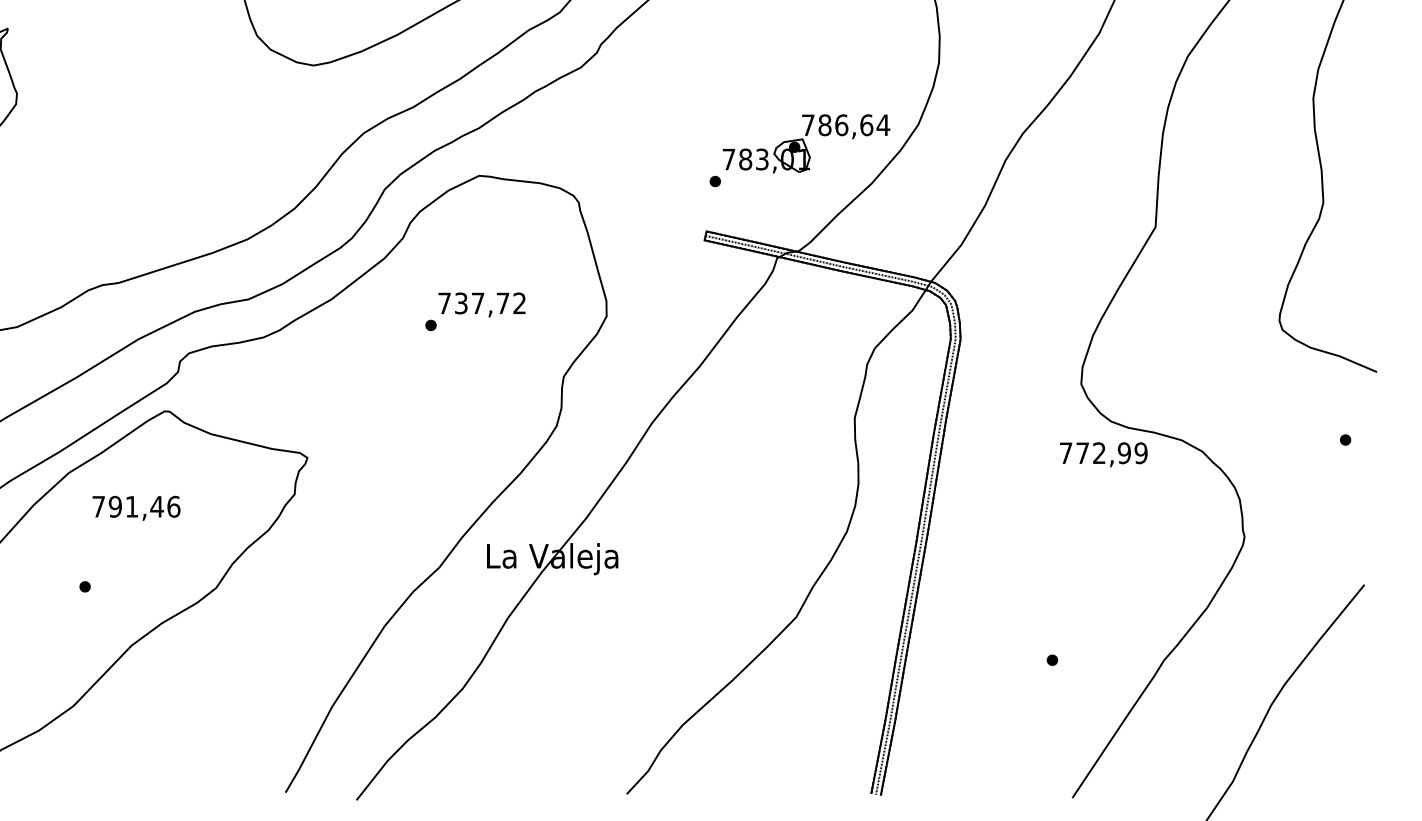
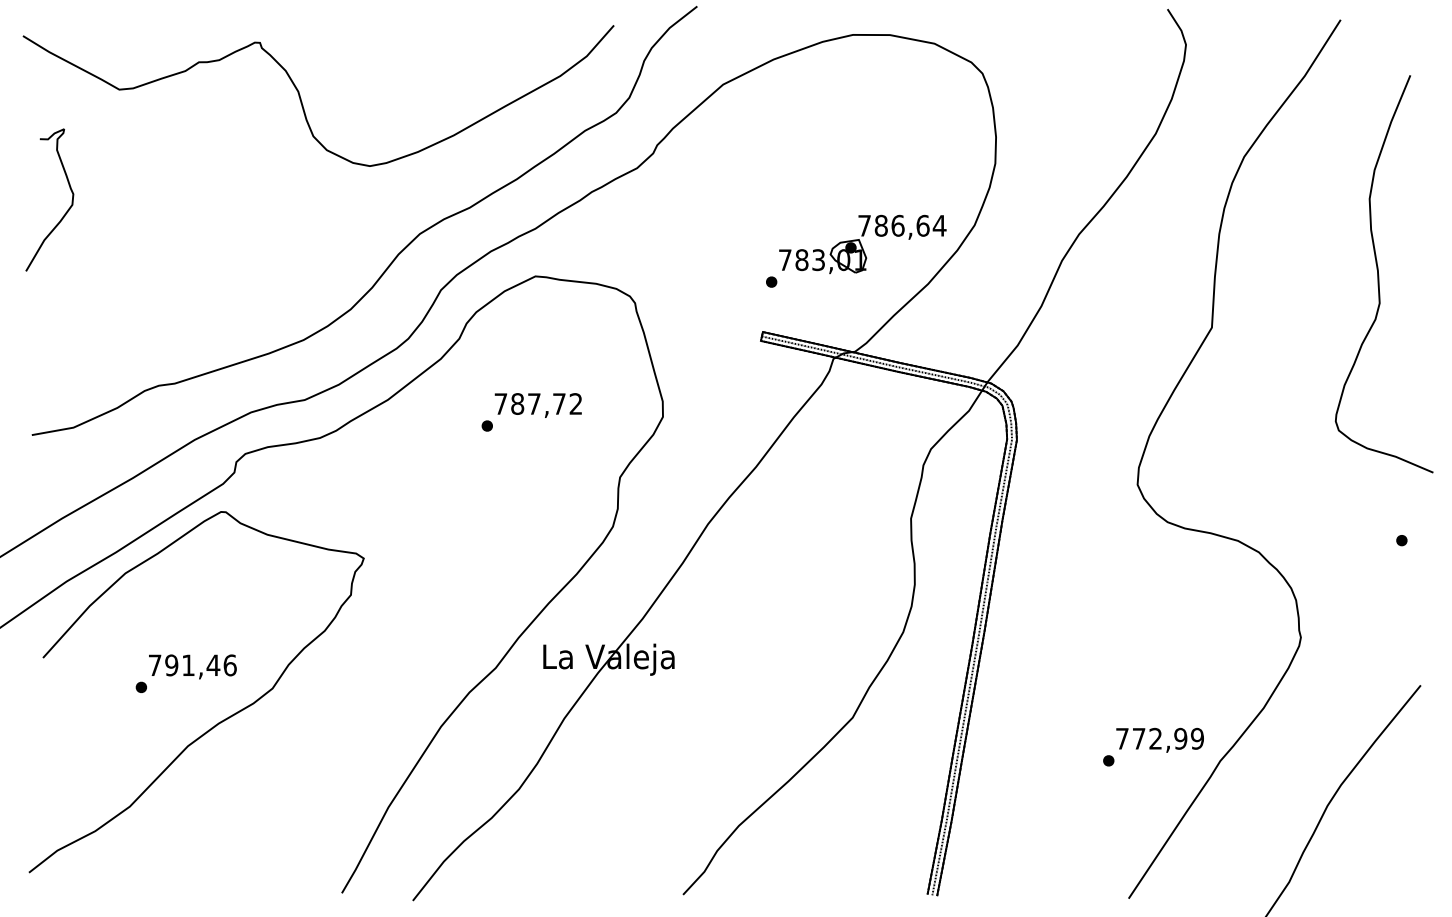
text: (461, 302) -> (517, 403), 737,72 -> 787,72
text: (1103, 453) -> (1159, 739), moved
text: (136, 507) -> (192, 666), moved

